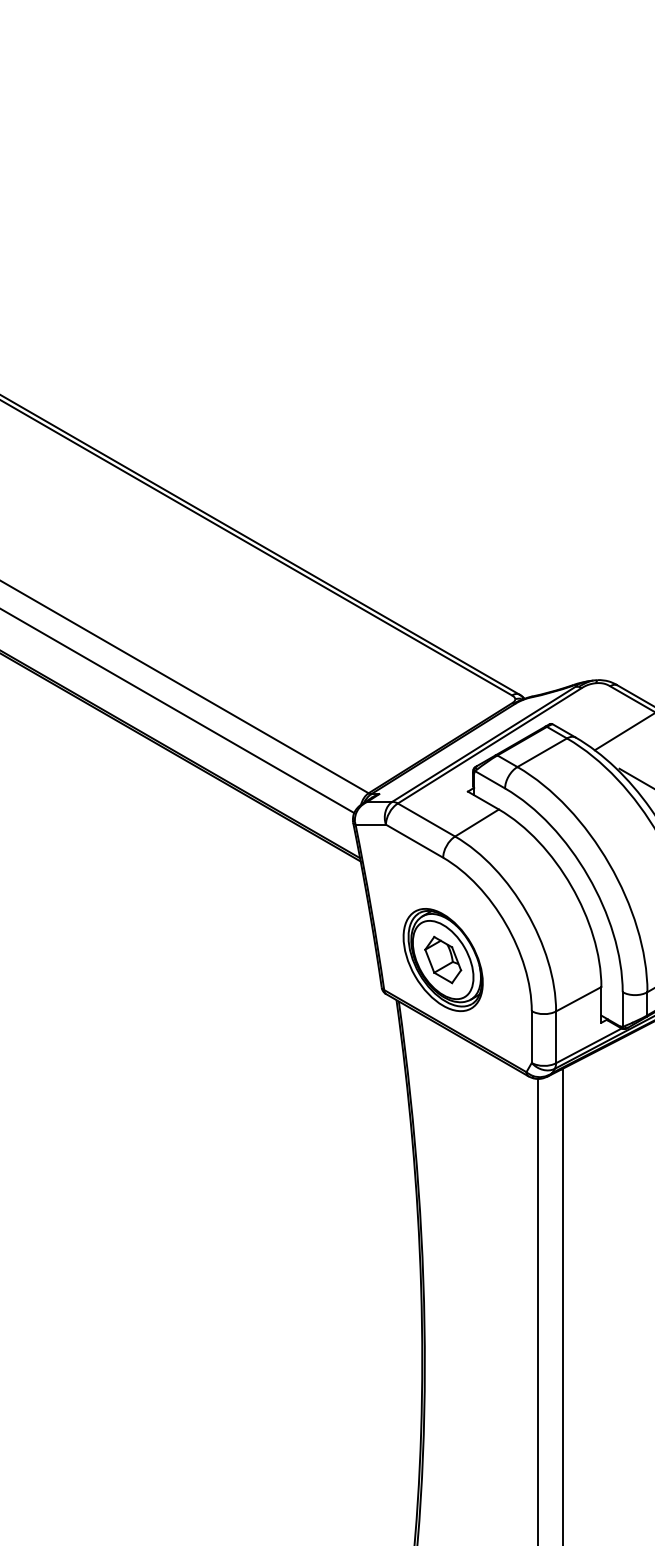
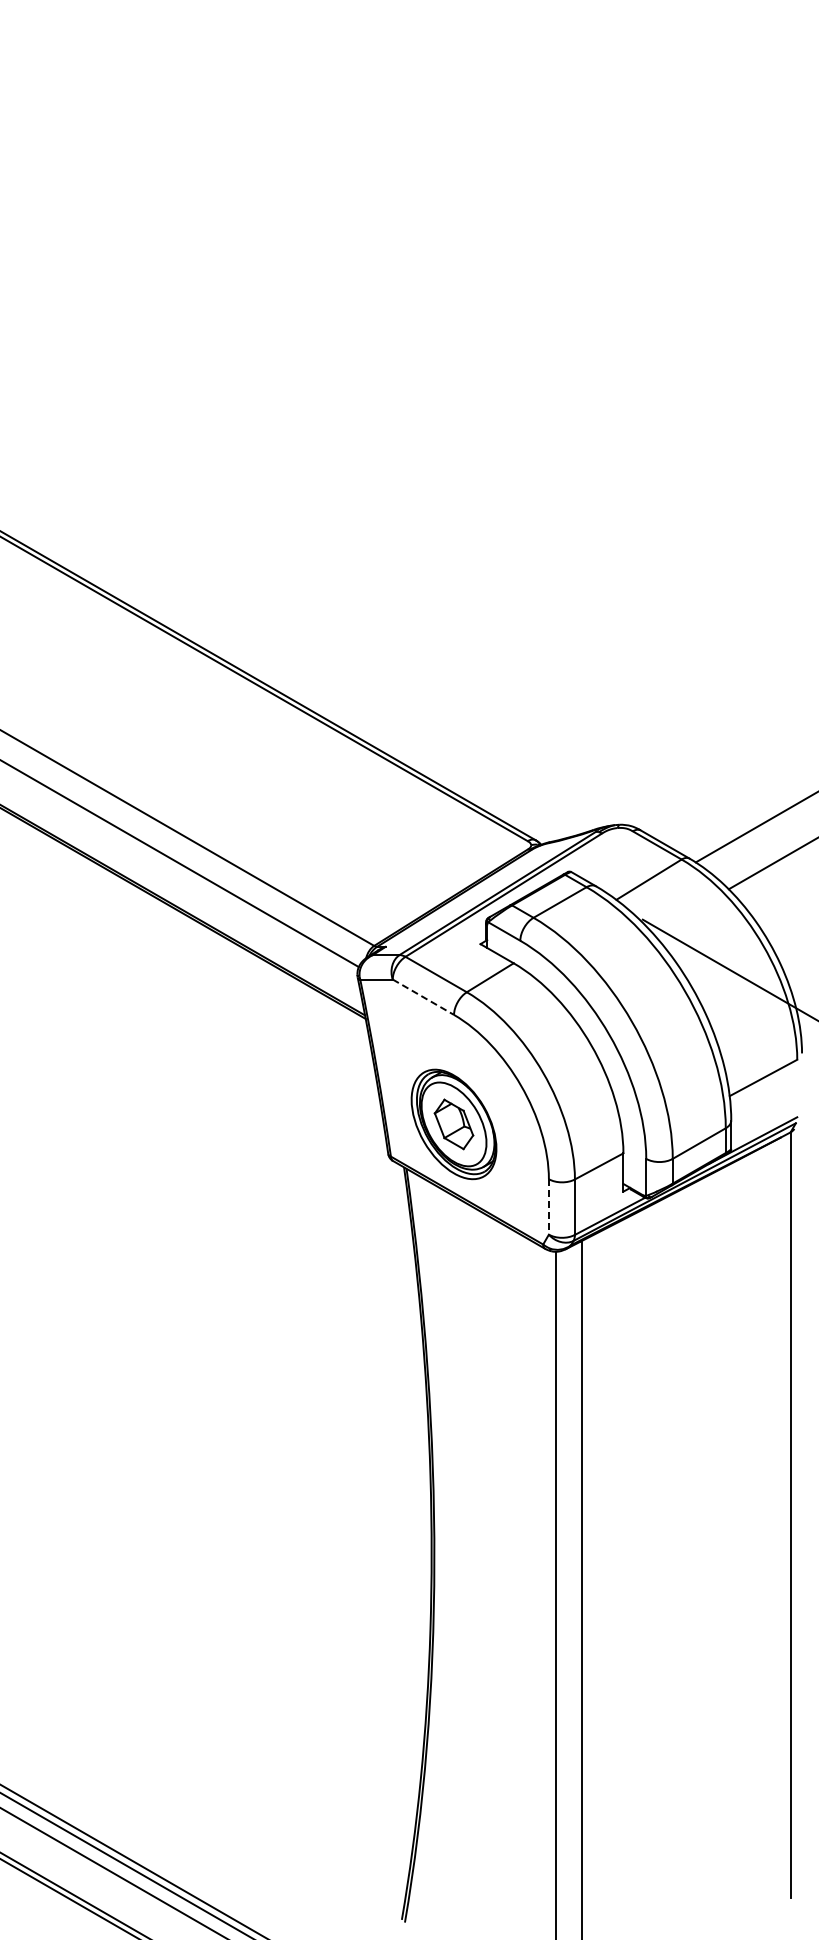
line: (414, 841) -> (423, 997), solid -> dashed
line: (531, 1036) -> (548, 1206), solid -> dashed

